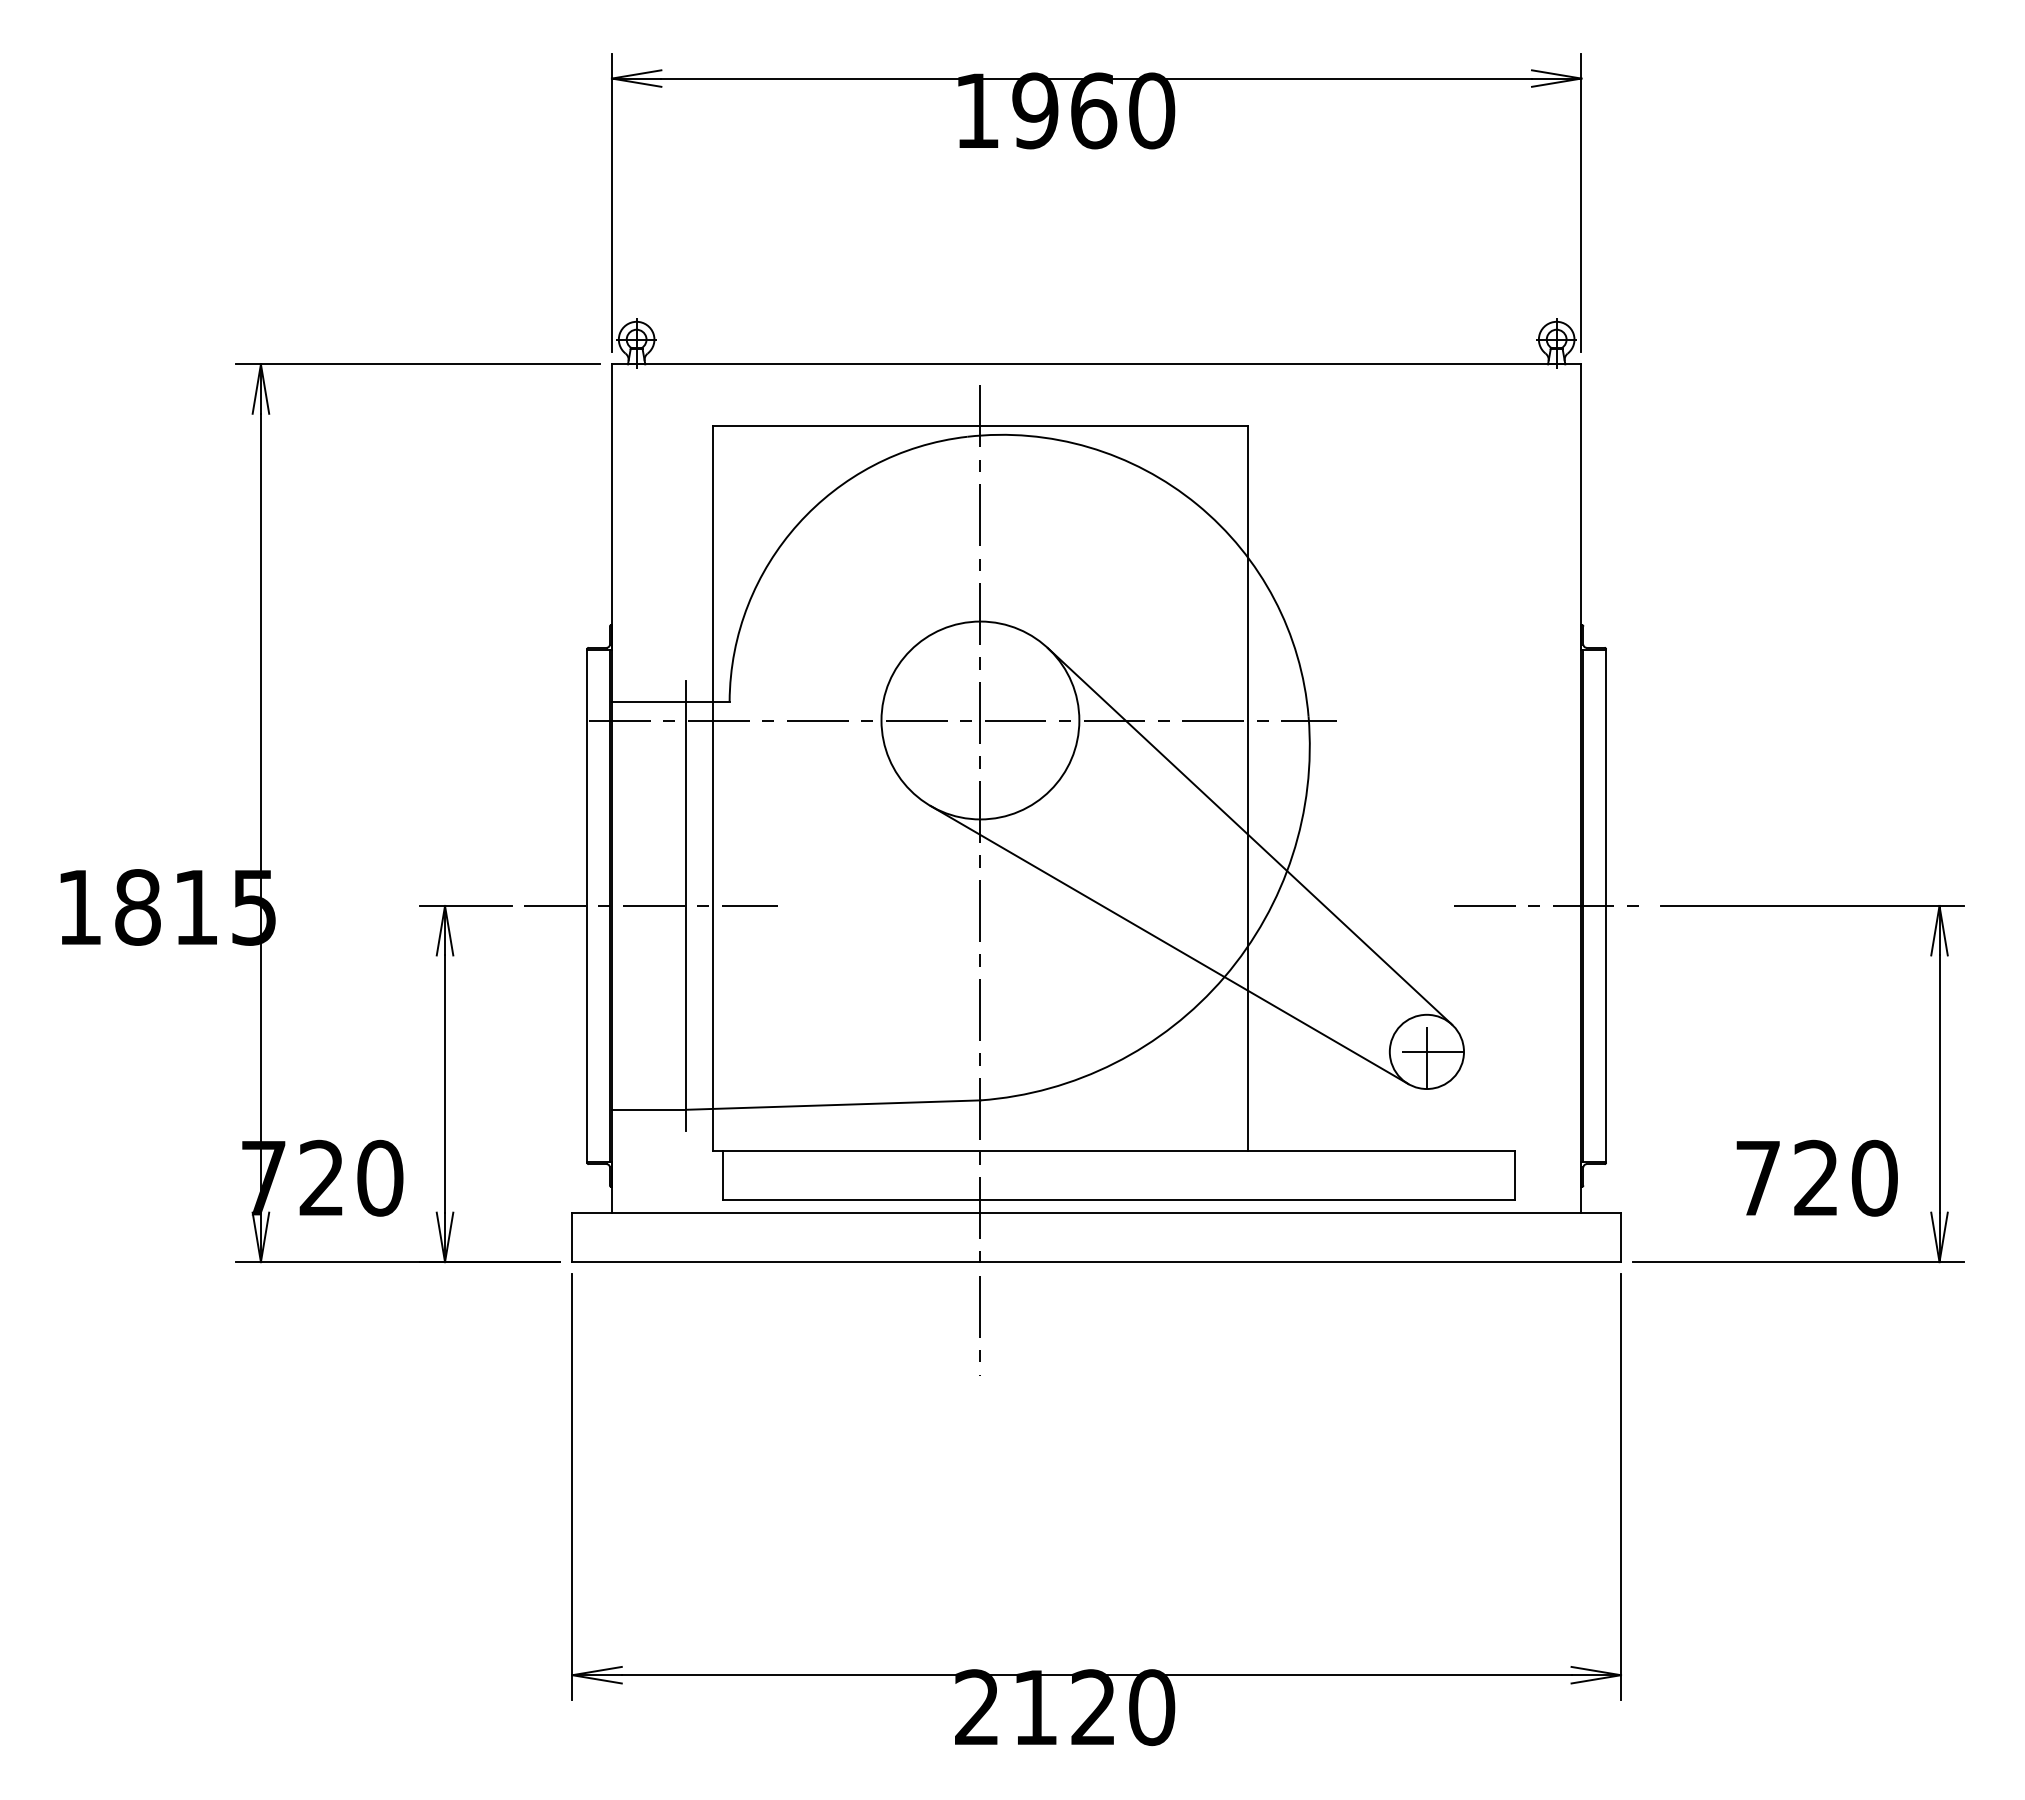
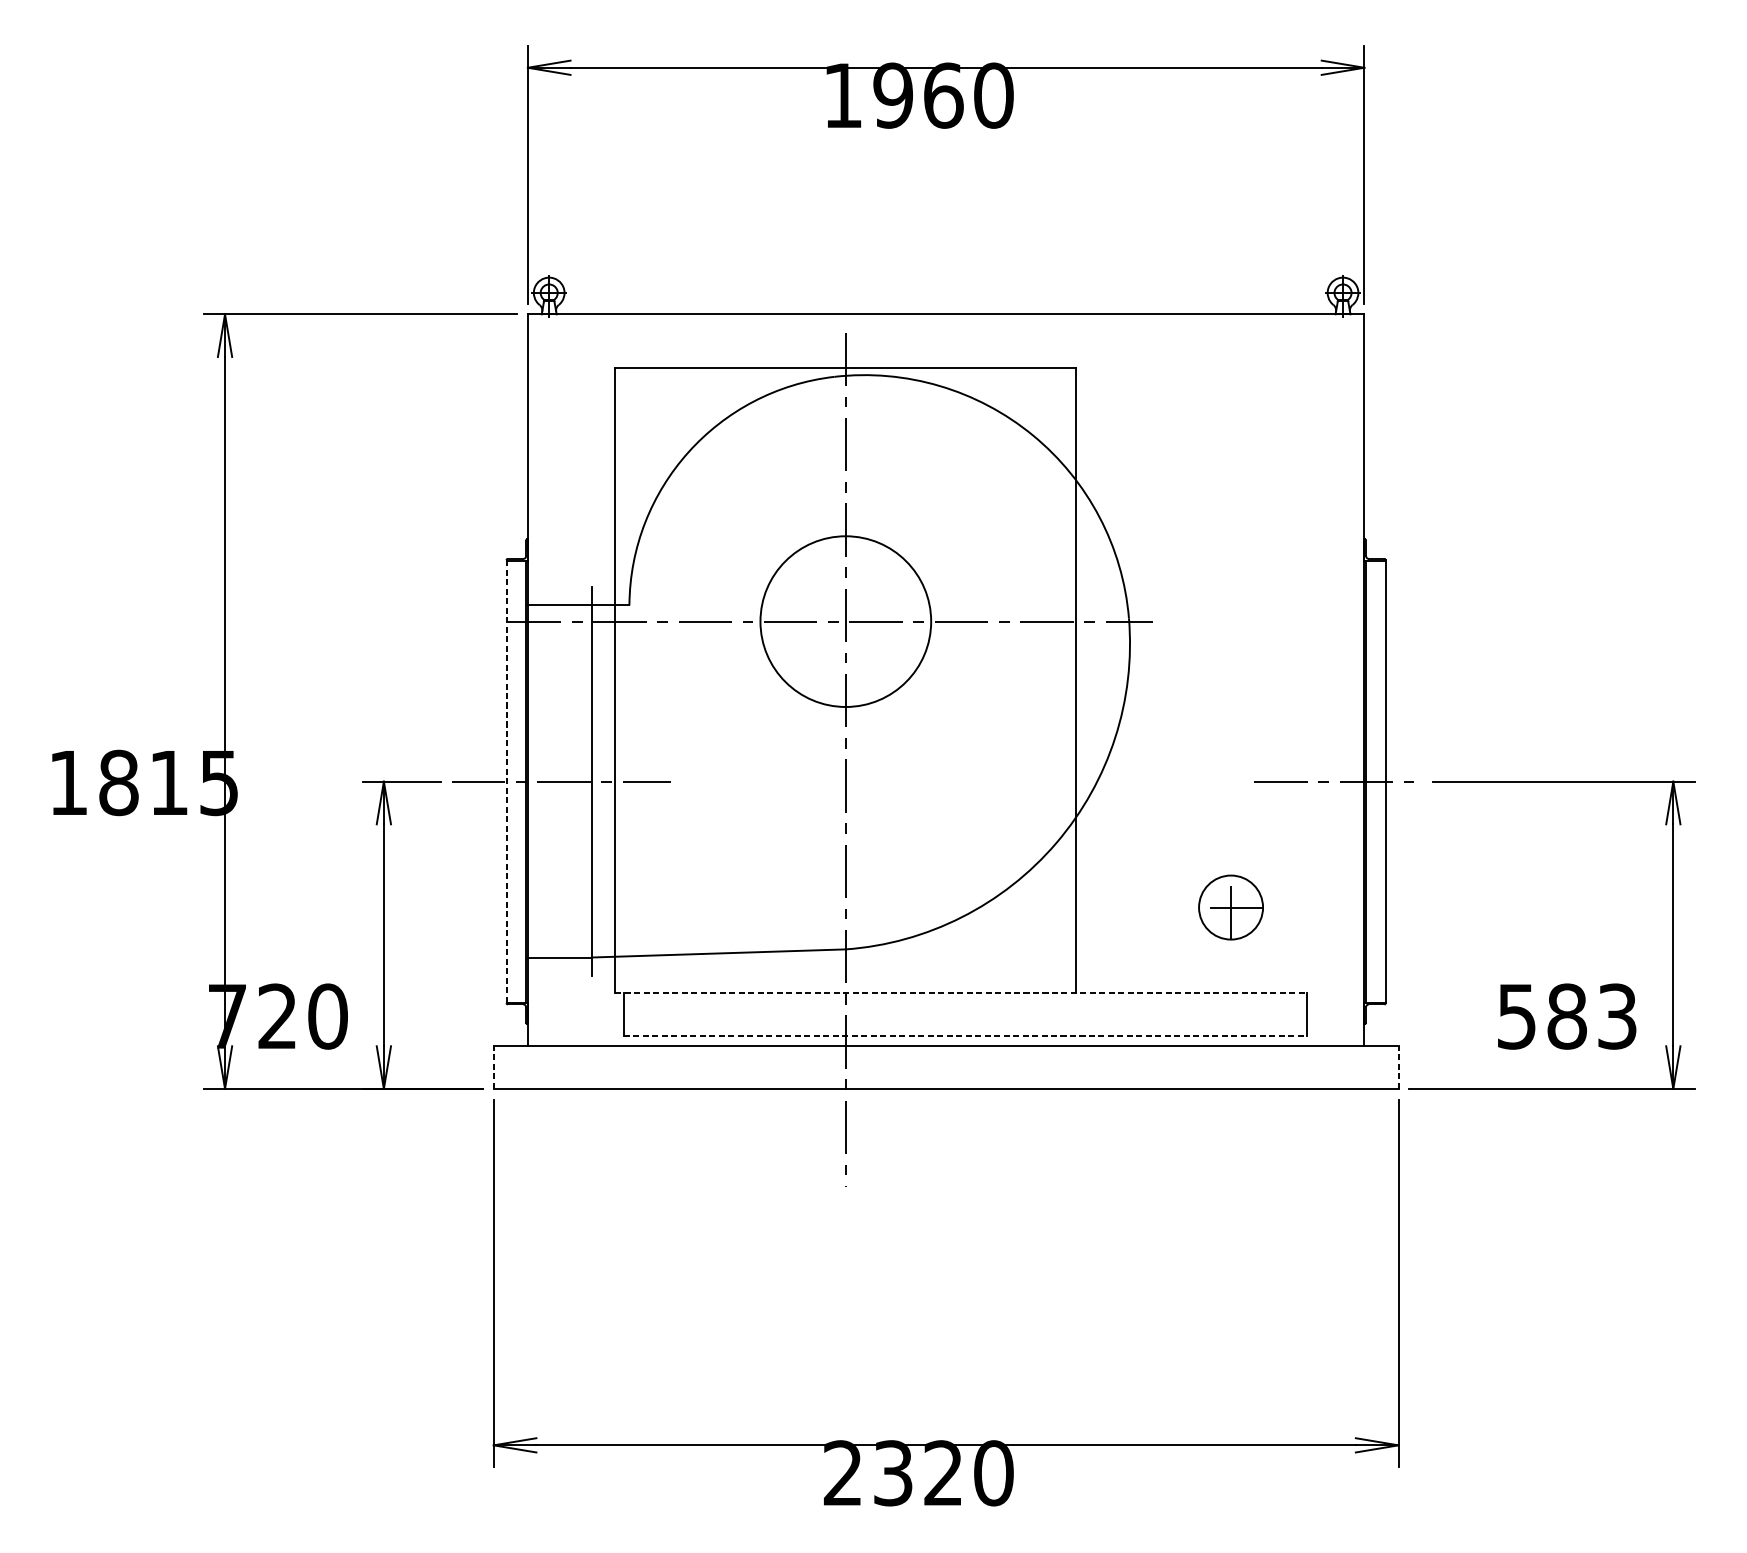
line: (1249, 836) -> (1077, 721), removed
line: (587, 905) -> (506, 781), solid -> dashed
line: (1169, 944) -> (1008, 814), removed
line: (1113, 1150) -> (960, 992), solid -> dashed
text: (1816, 1177) -> (1567, 1015), 720 -> 583
line: (1118, 1200) -> (964, 1035), solid -> dashed
line: (572, 1237) -> (493, 1067), solid -> dashed
line: (1621, 1237) -> (1398, 1067), solid -> dashed
text: (1035, 1707) -> (893, 1473), 2120 -> 2320

